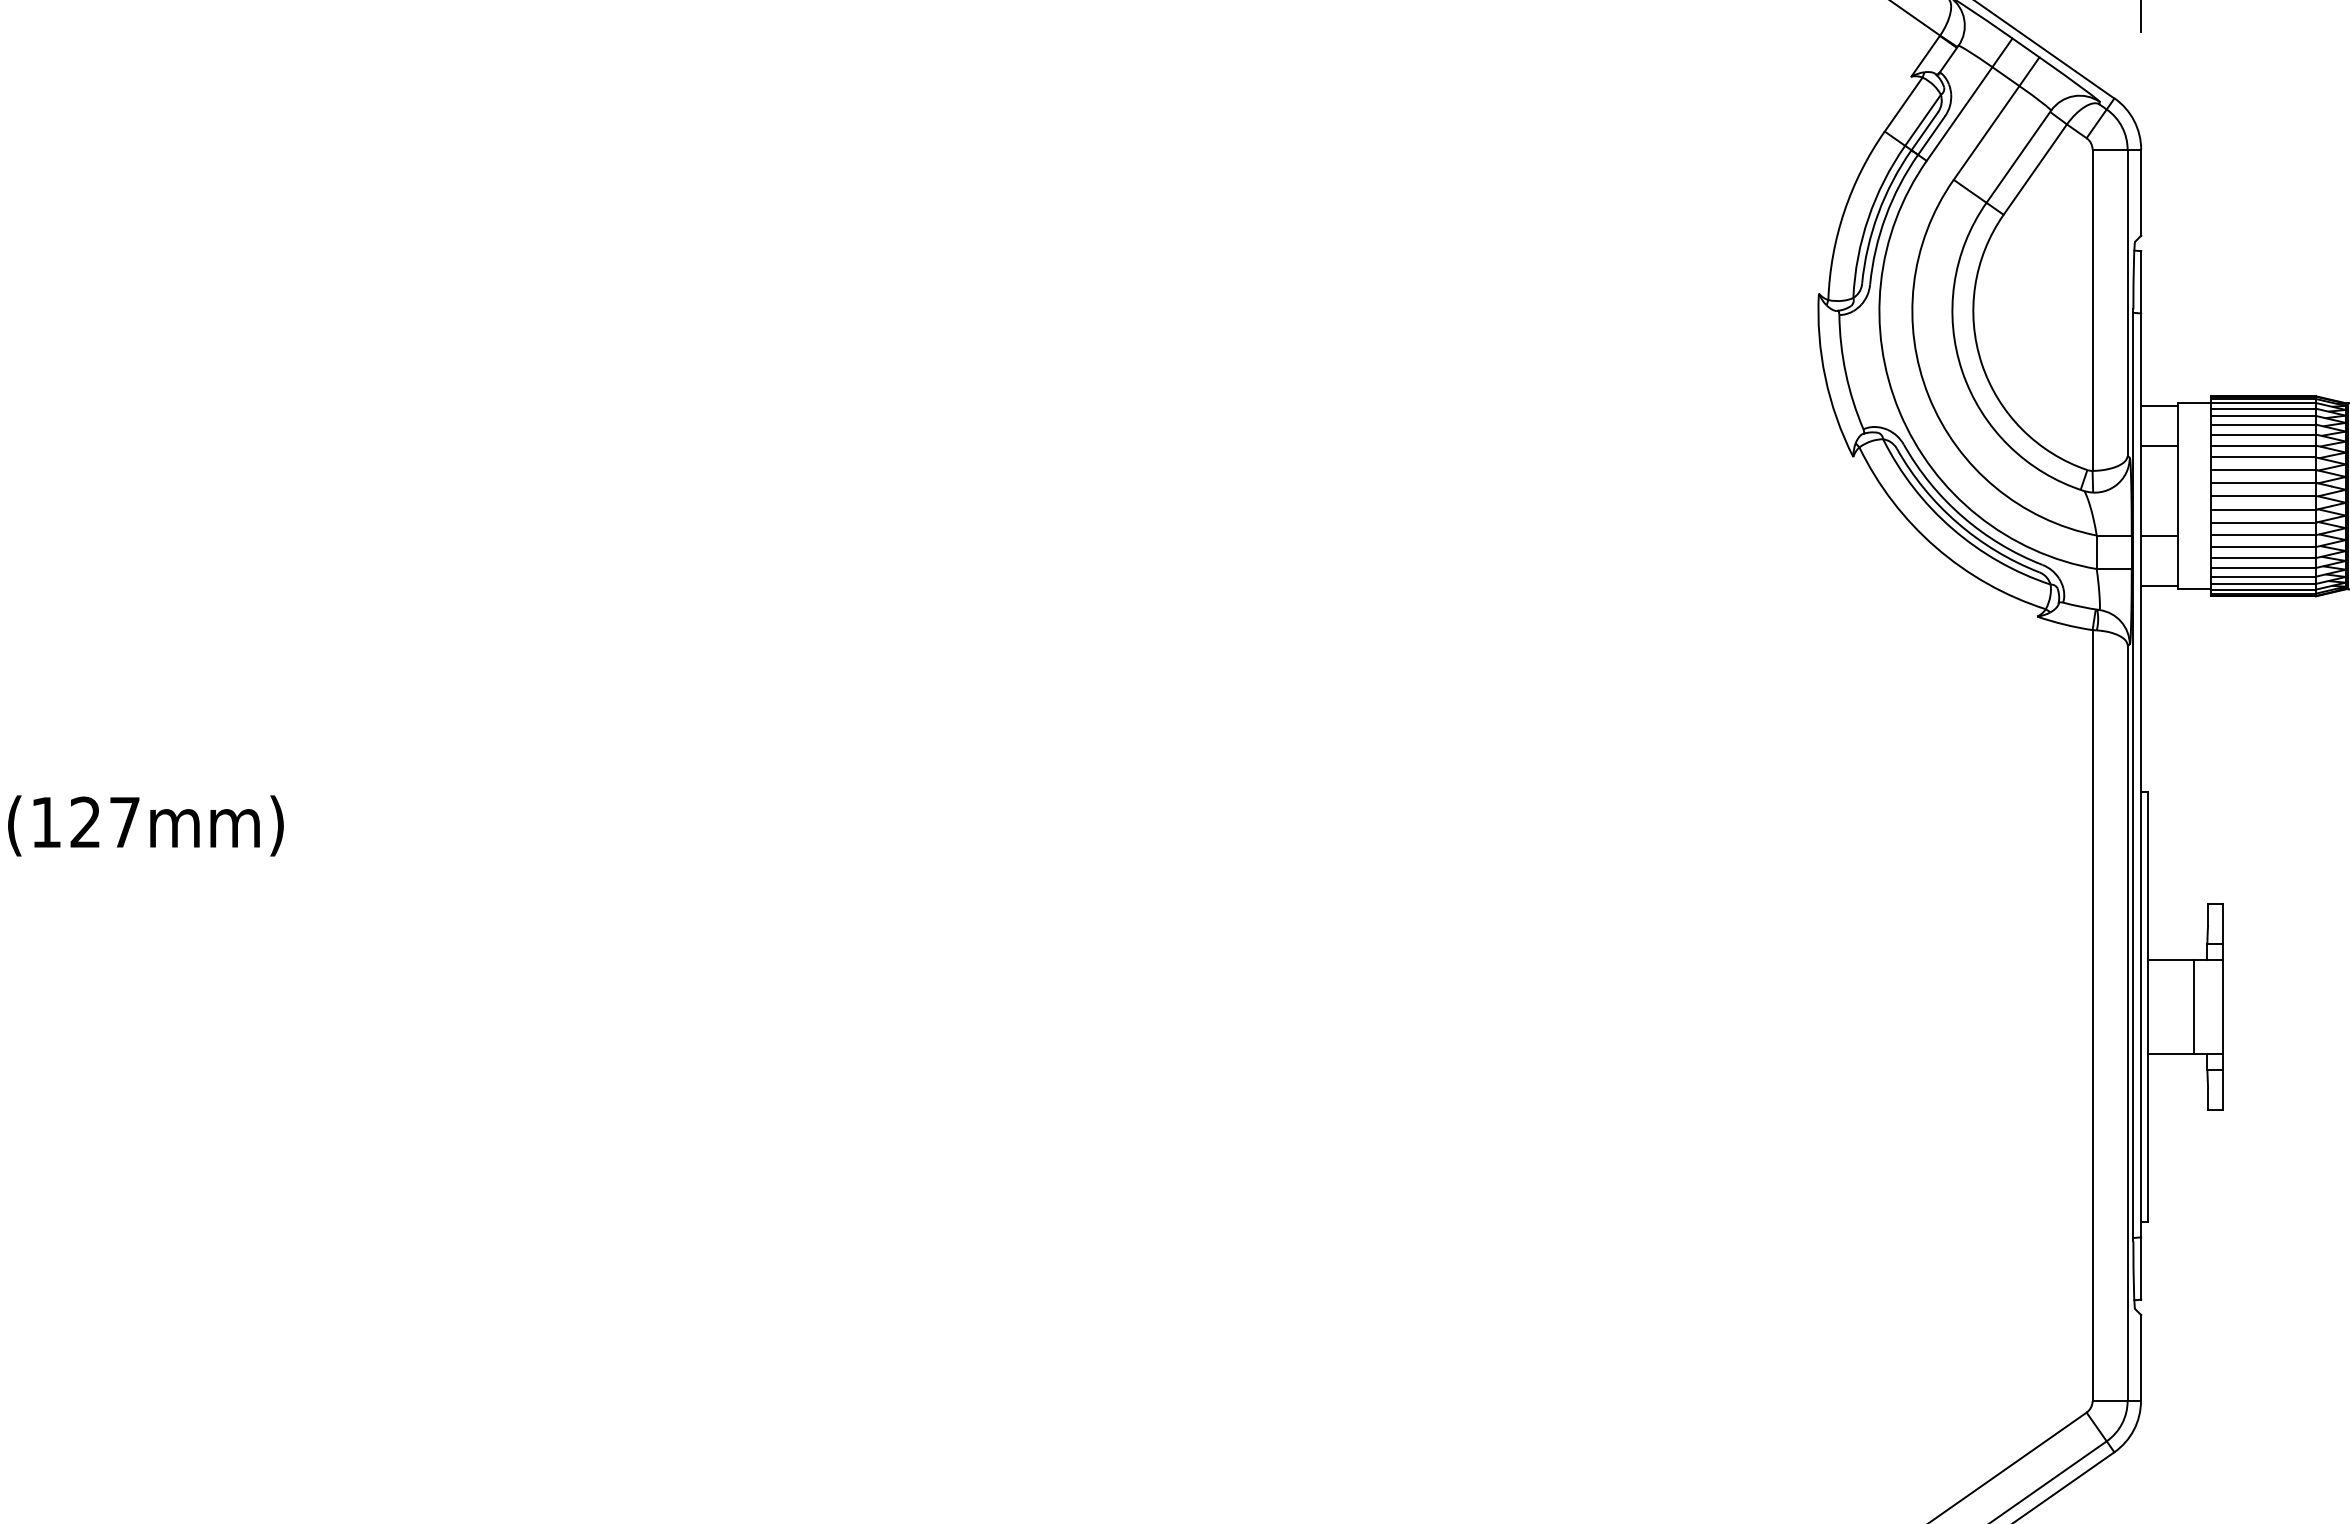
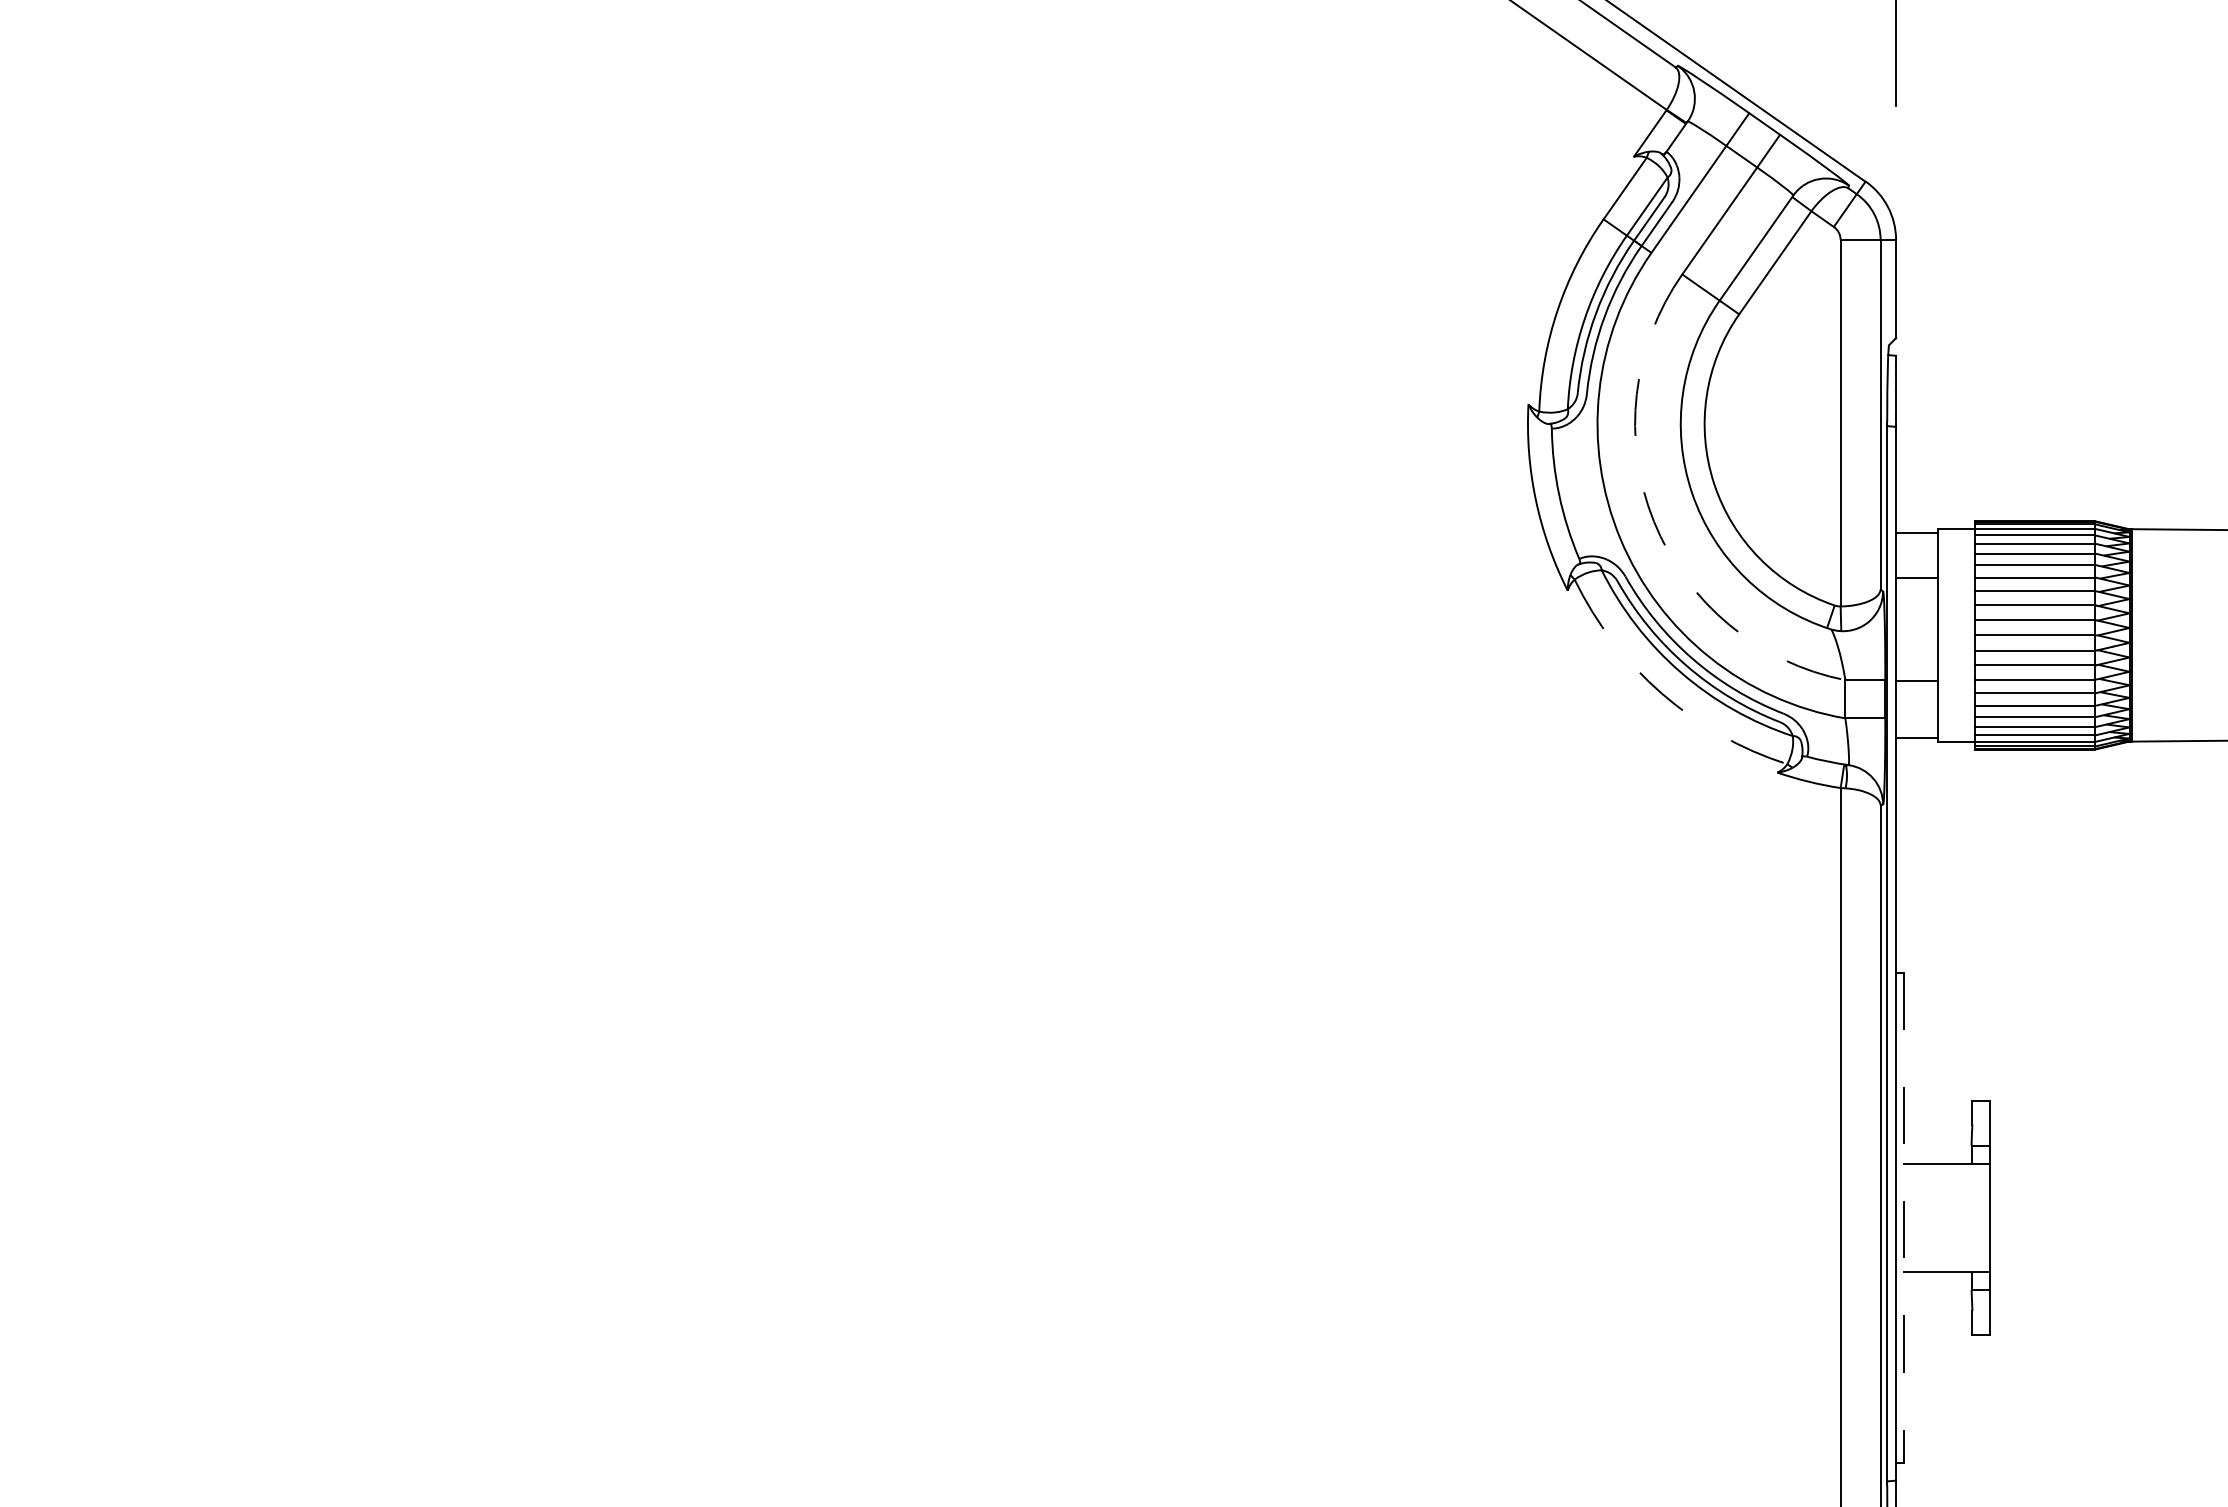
arc: (1928, 396) -> (1653, 521), solid -> dashed
arc: (1936, 547) -> (1662, 693), solid -> dashed
line: (2148, 1006) -> (1904, 1217), solid -> dashed
line: (2193, 1006) -> (1955, 1217), removed

